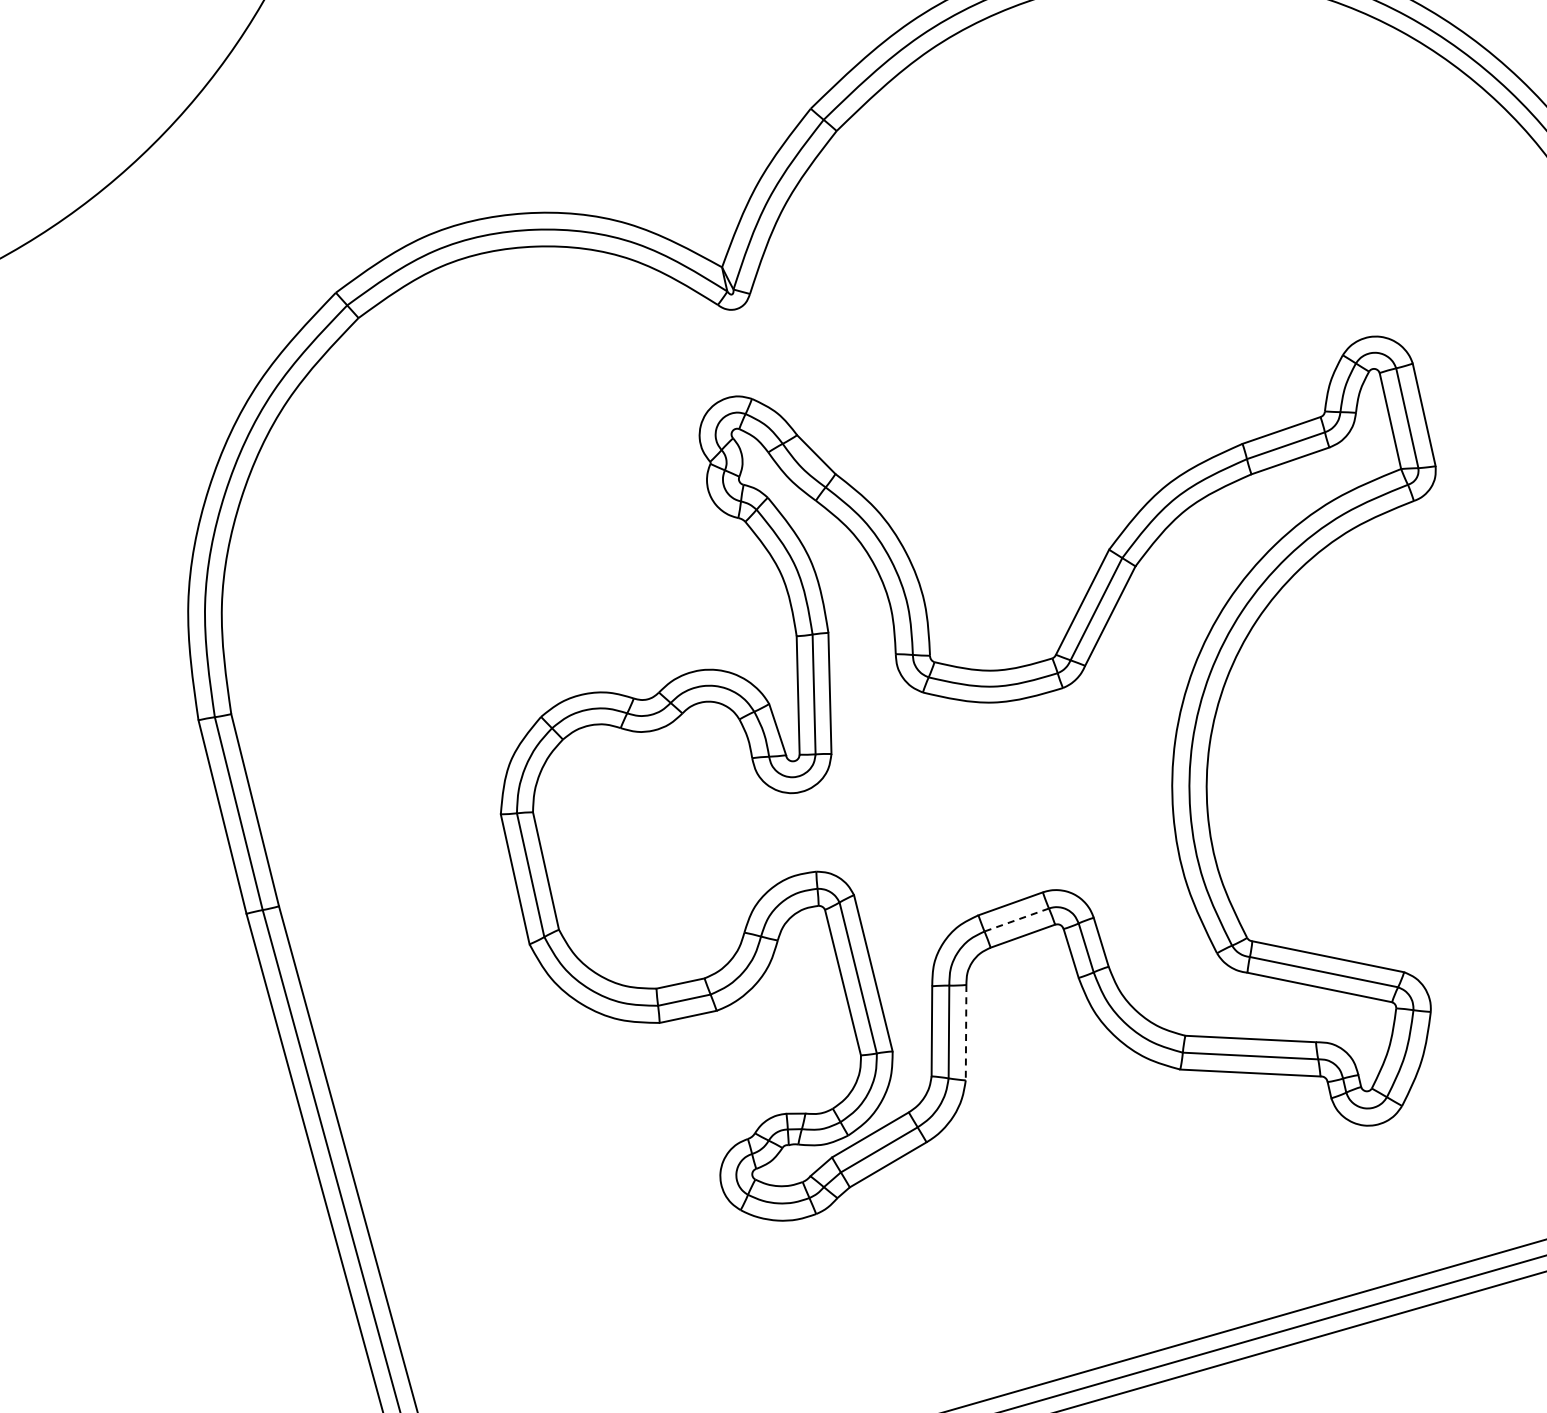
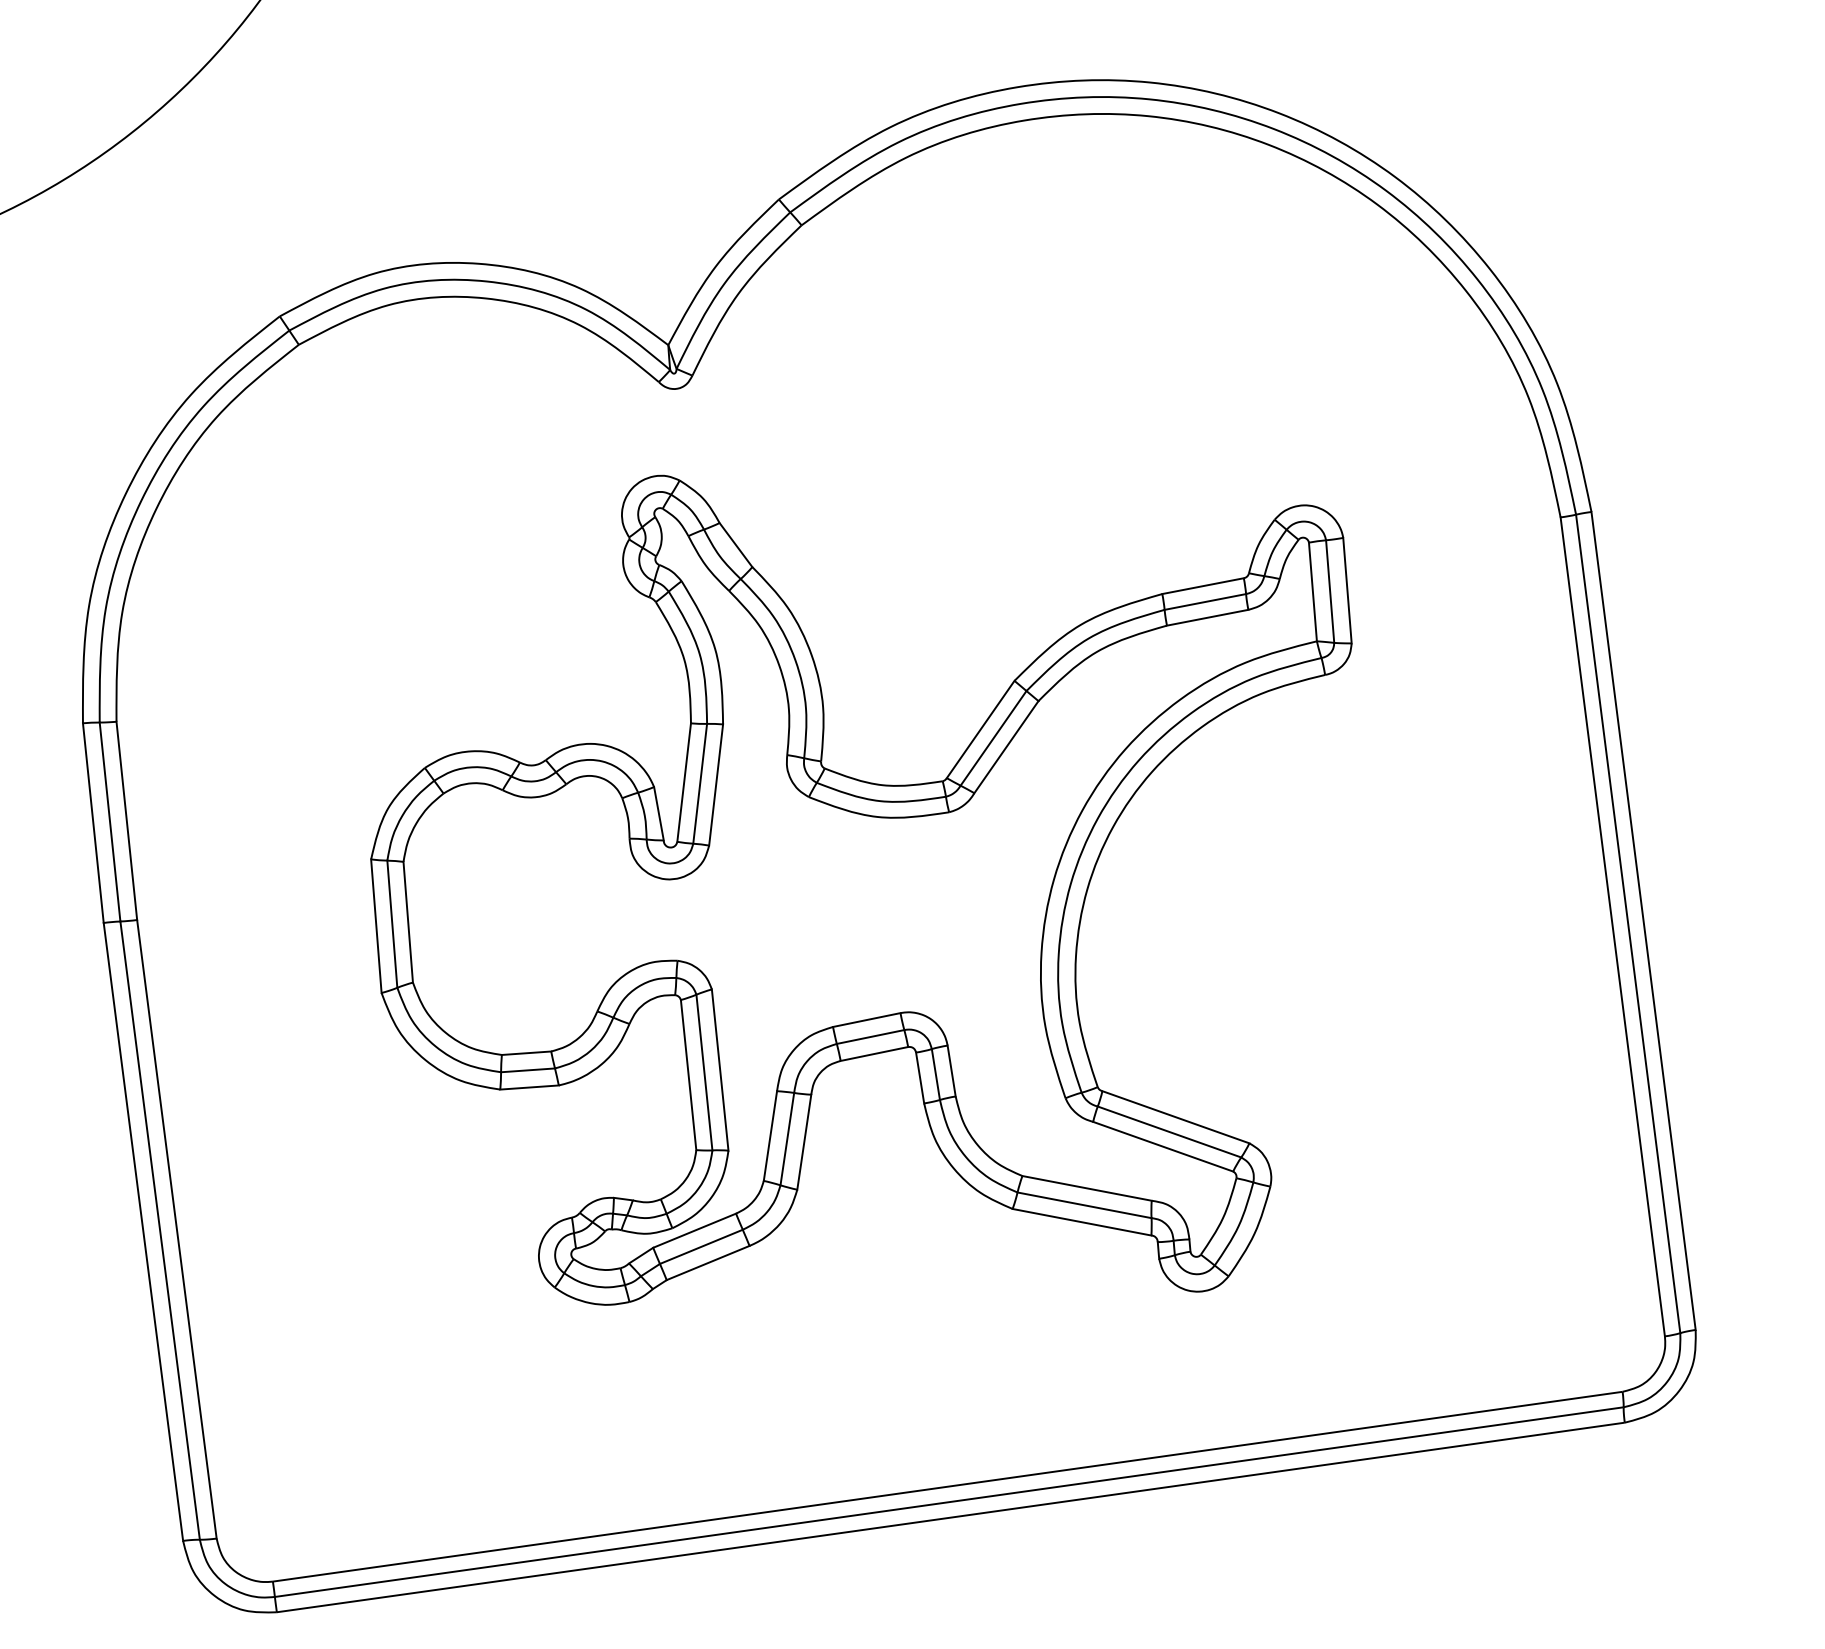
line: (1016, 920) -> (870, 1037), dashed -> solid
line: (966, 1032) -> (804, 1142), dashed -> solid

